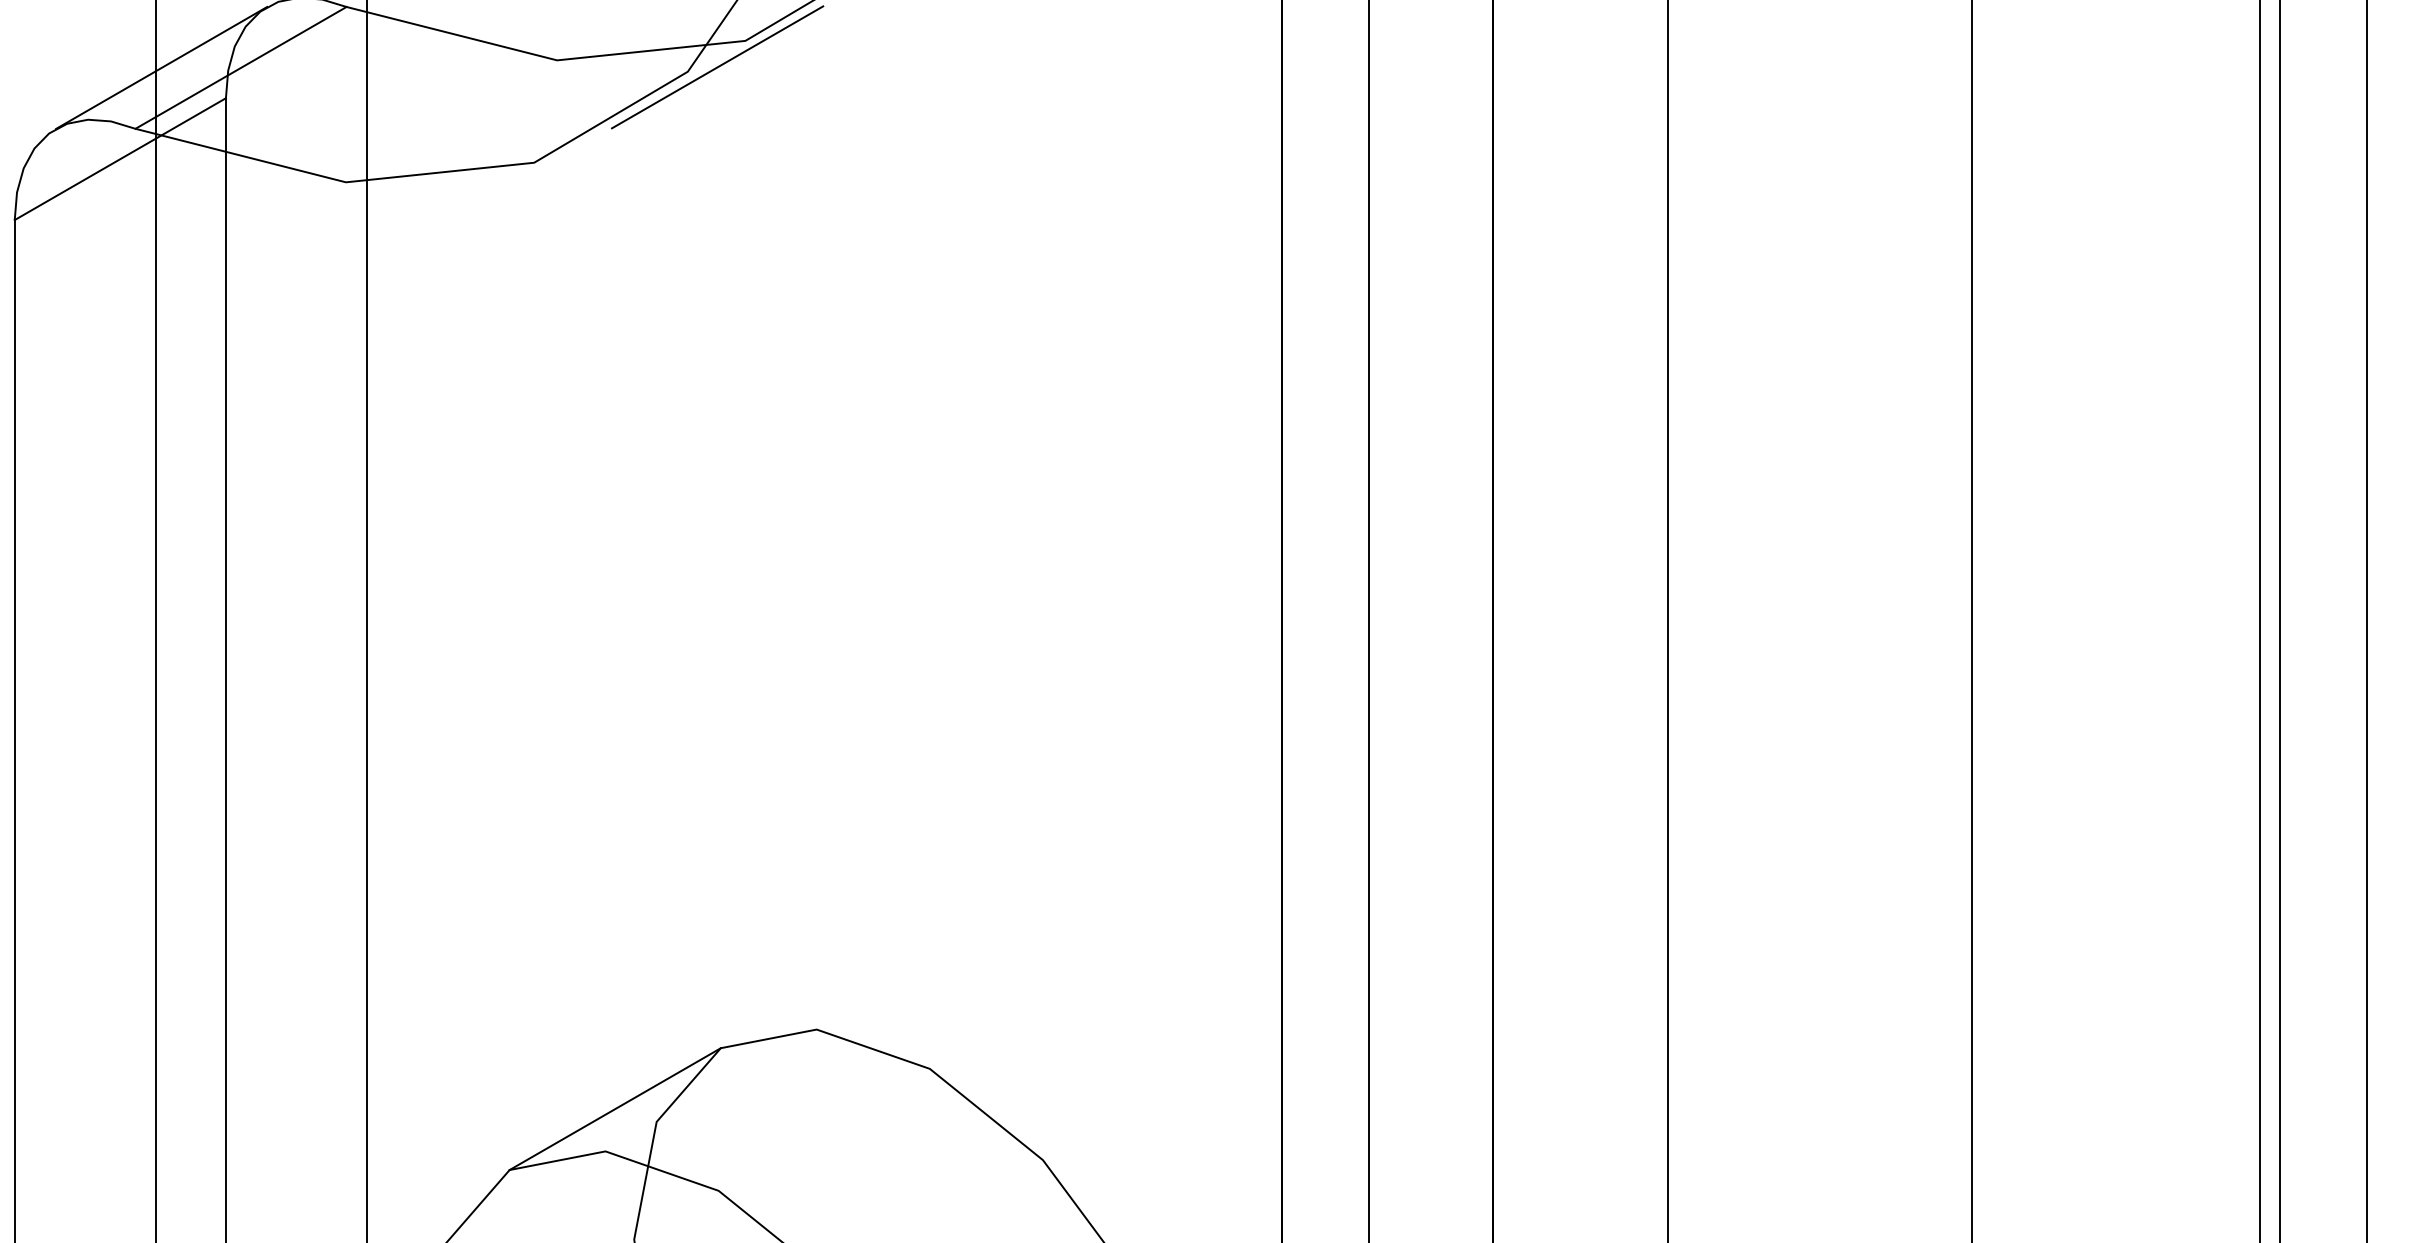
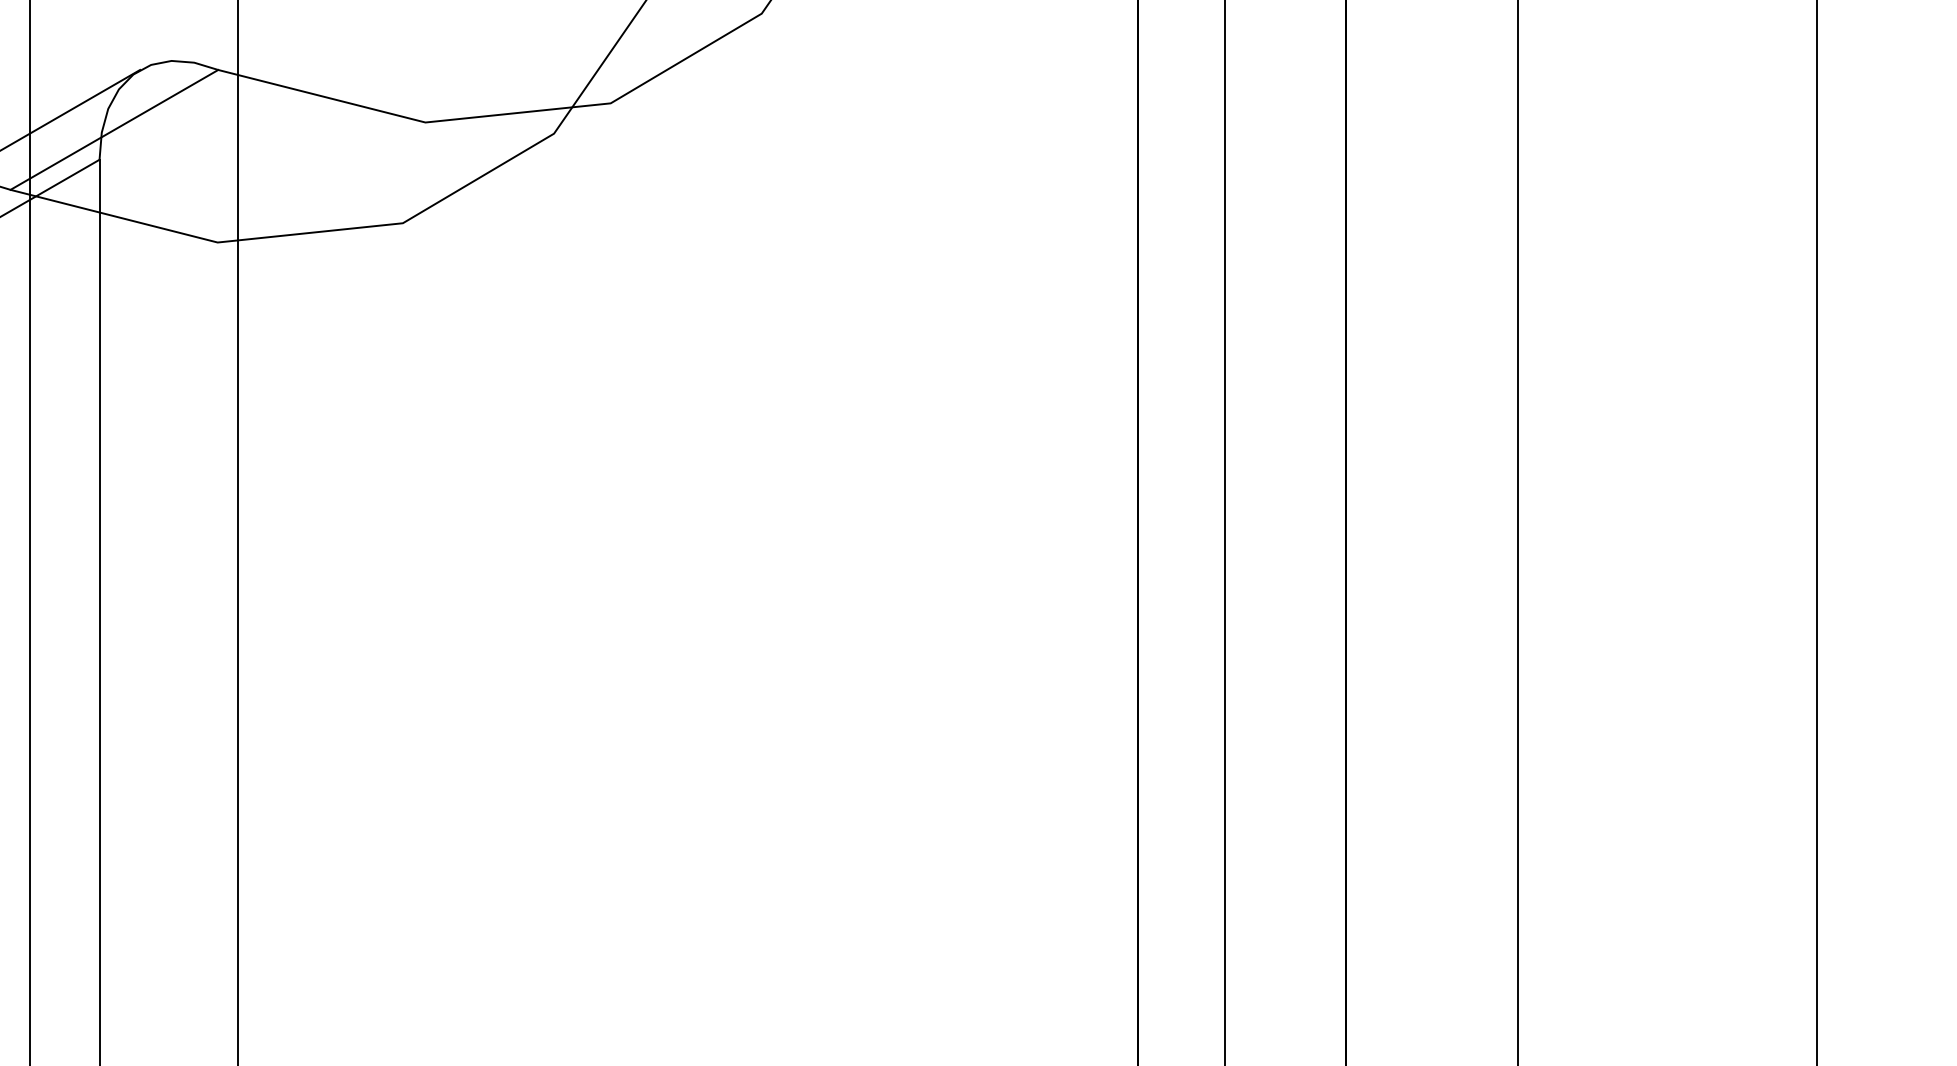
line: (717, 67) -> (583, 129), removed

